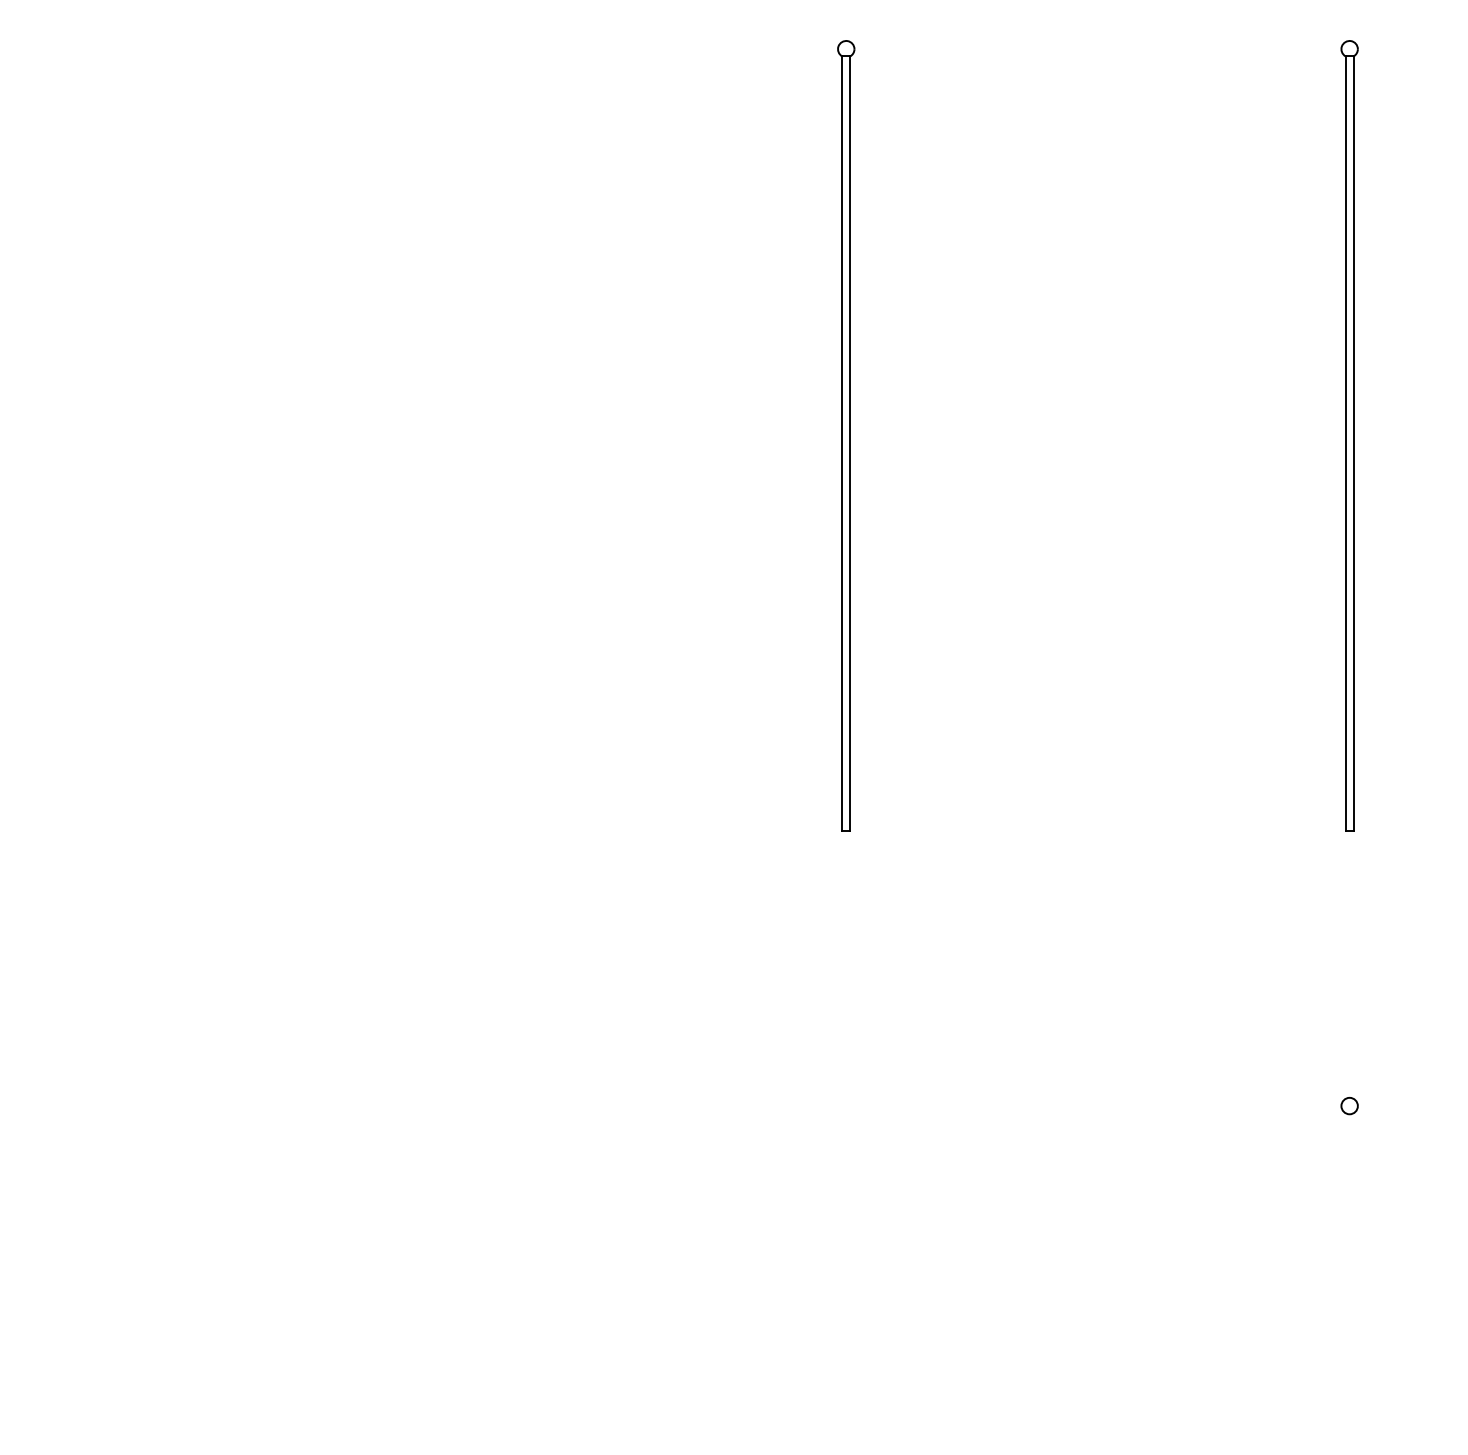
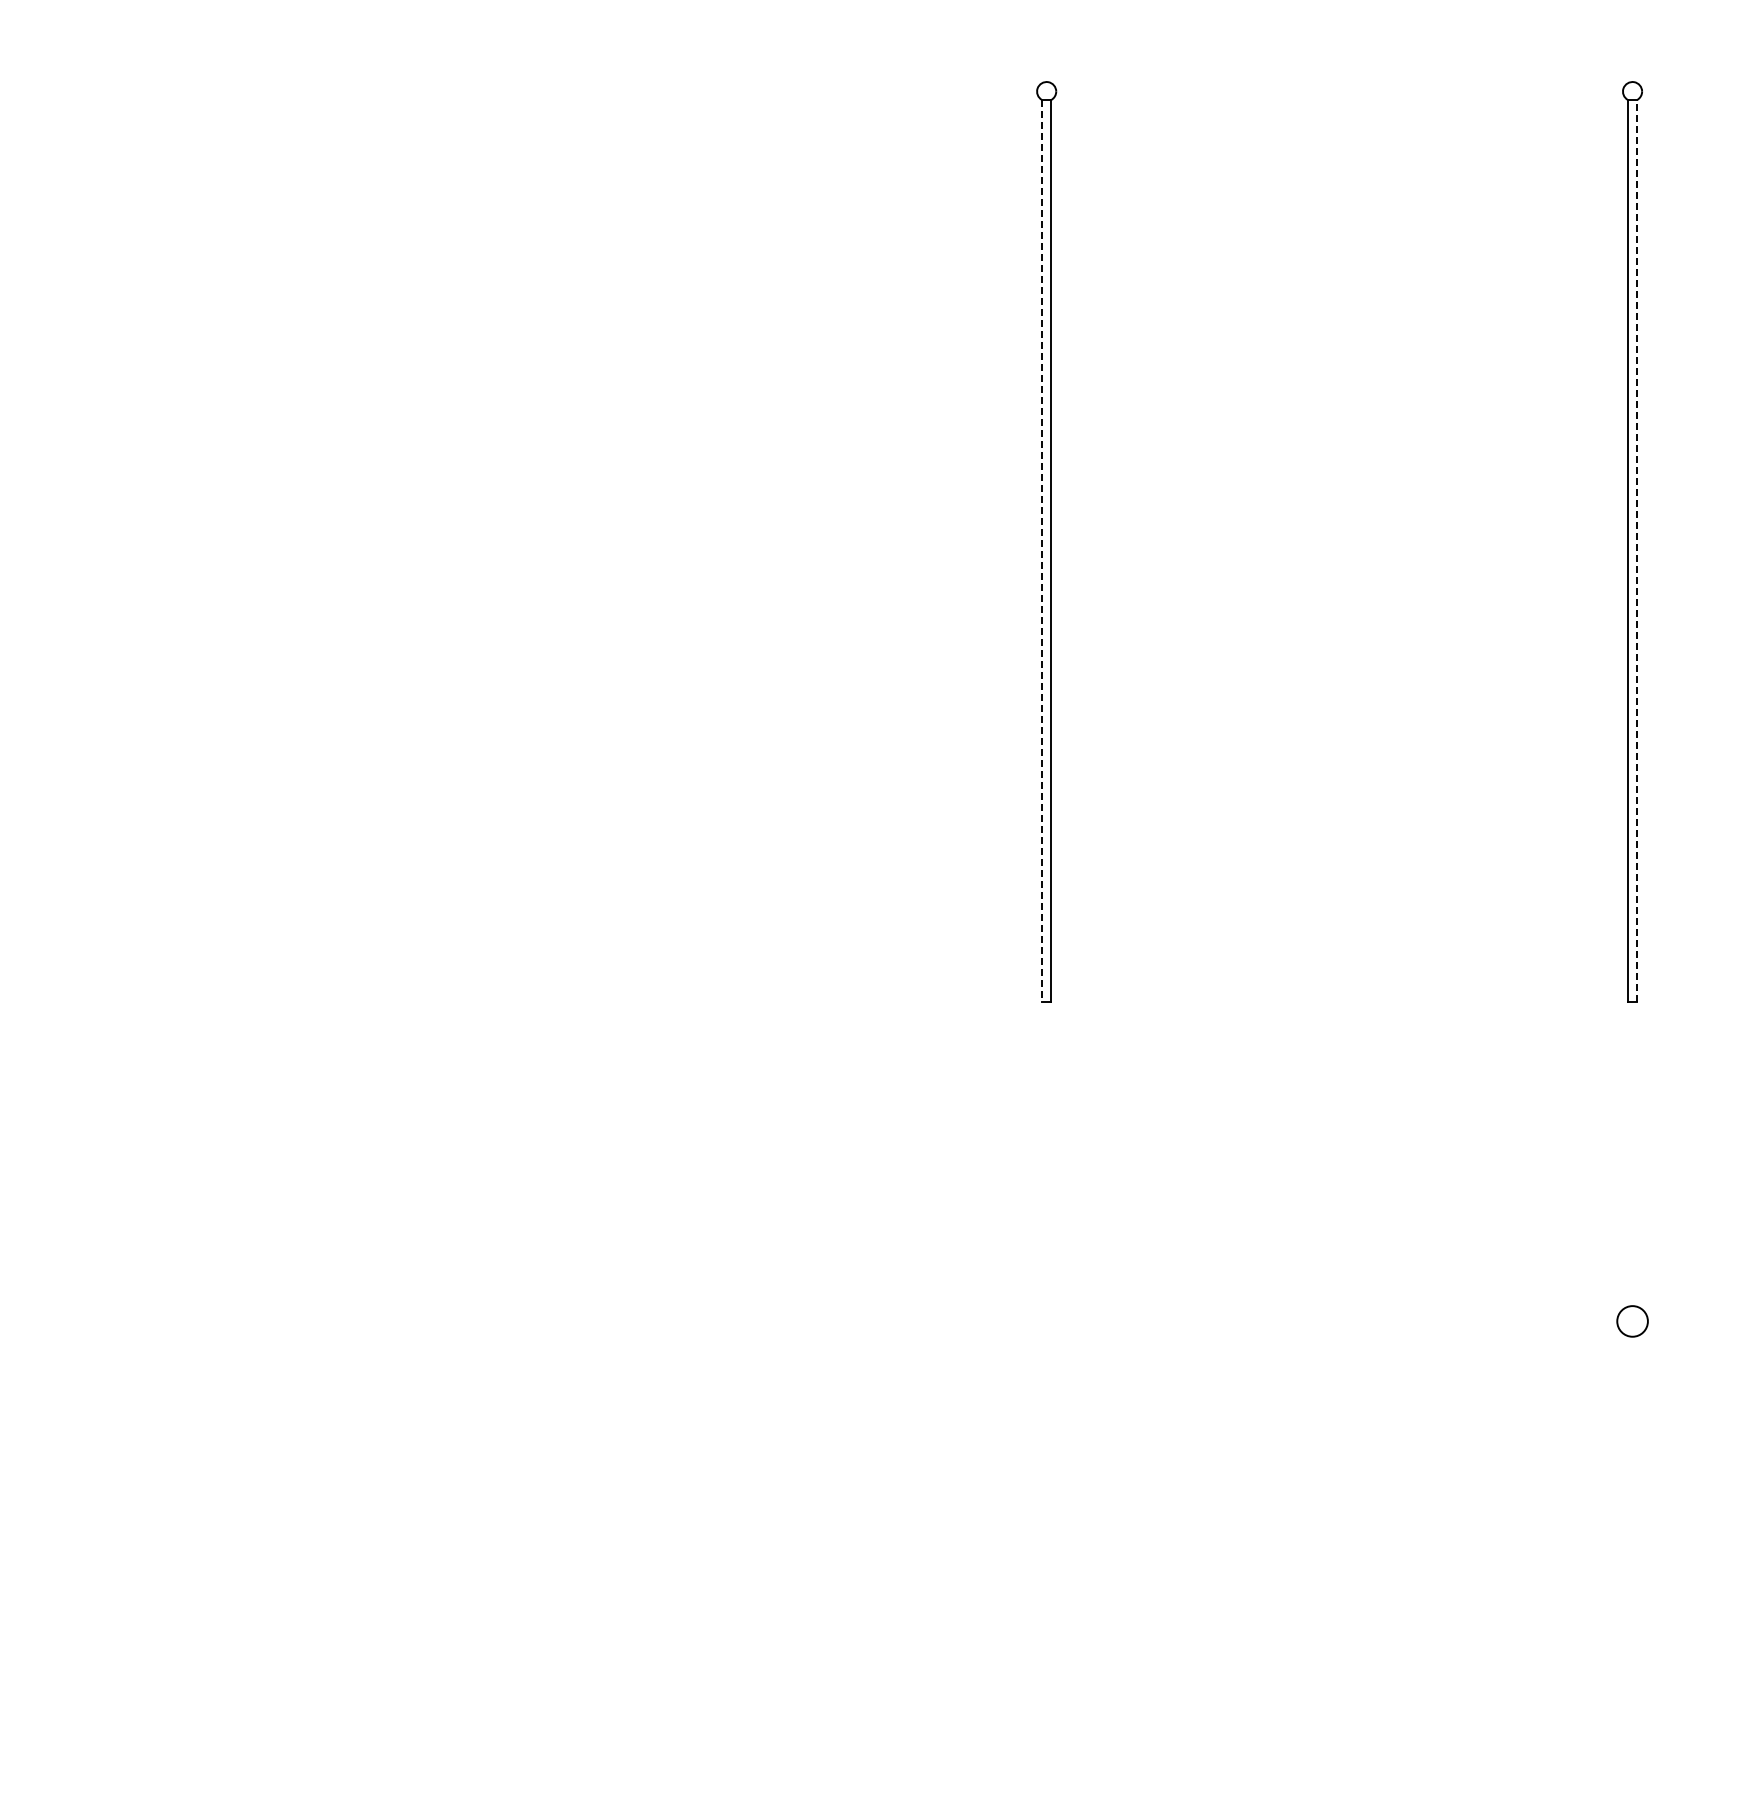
line: (842, 443) -> (1042, 550), solid -> dashed
line: (1353, 443) -> (1637, 550), solid -> dashed
circle: (1349, 1105) -> (1632, 1321), size x1.6

